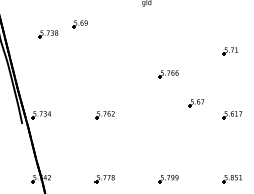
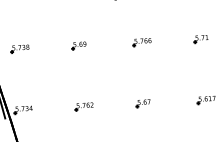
part: (79, 24) -> (78, 45), moved
part: (48, 34) -> (20, 49), moved
part: (168, 74) -> (141, 42), moved
part: (196, 103) -> (143, 103), moved

